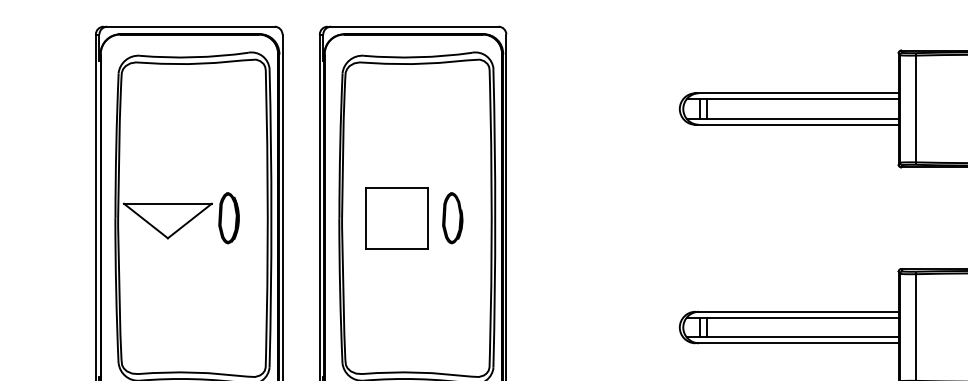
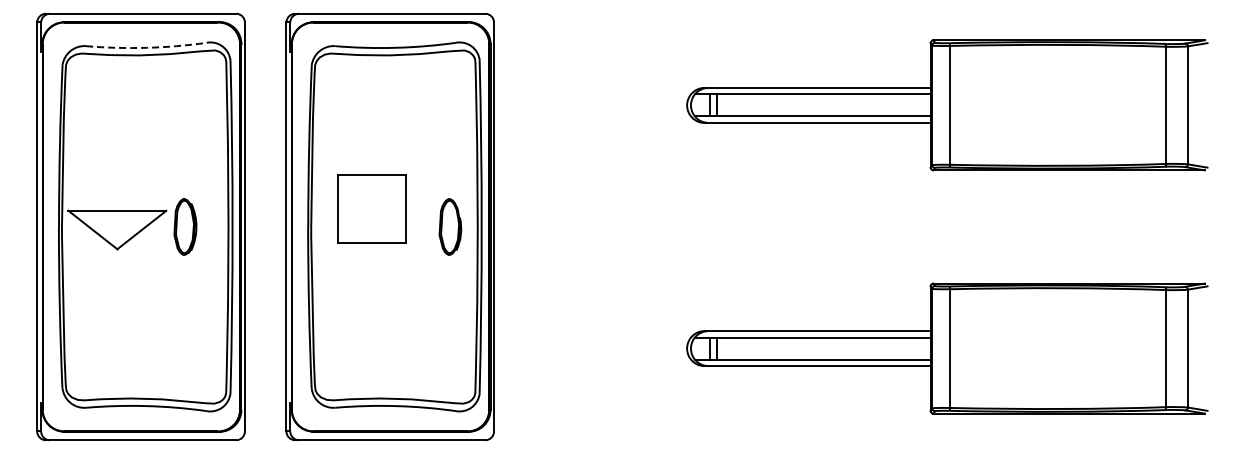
arc: (194, 56) -> (146, 47), solid -> dashed
part: (396, 217) -> (371, 208), moved
part: (452, 217) -> (450, 226), moved

